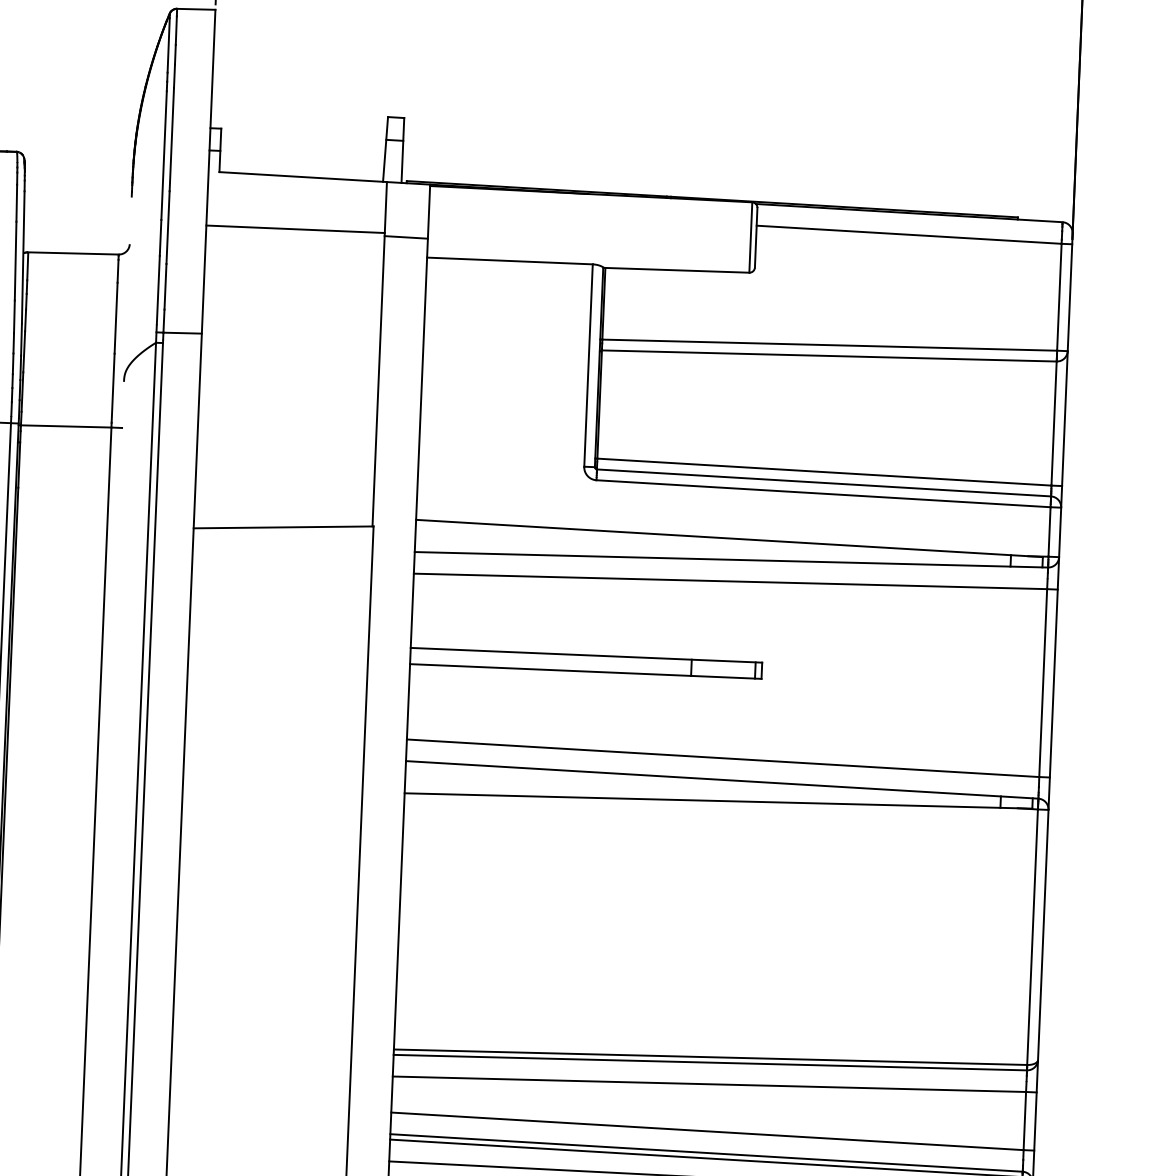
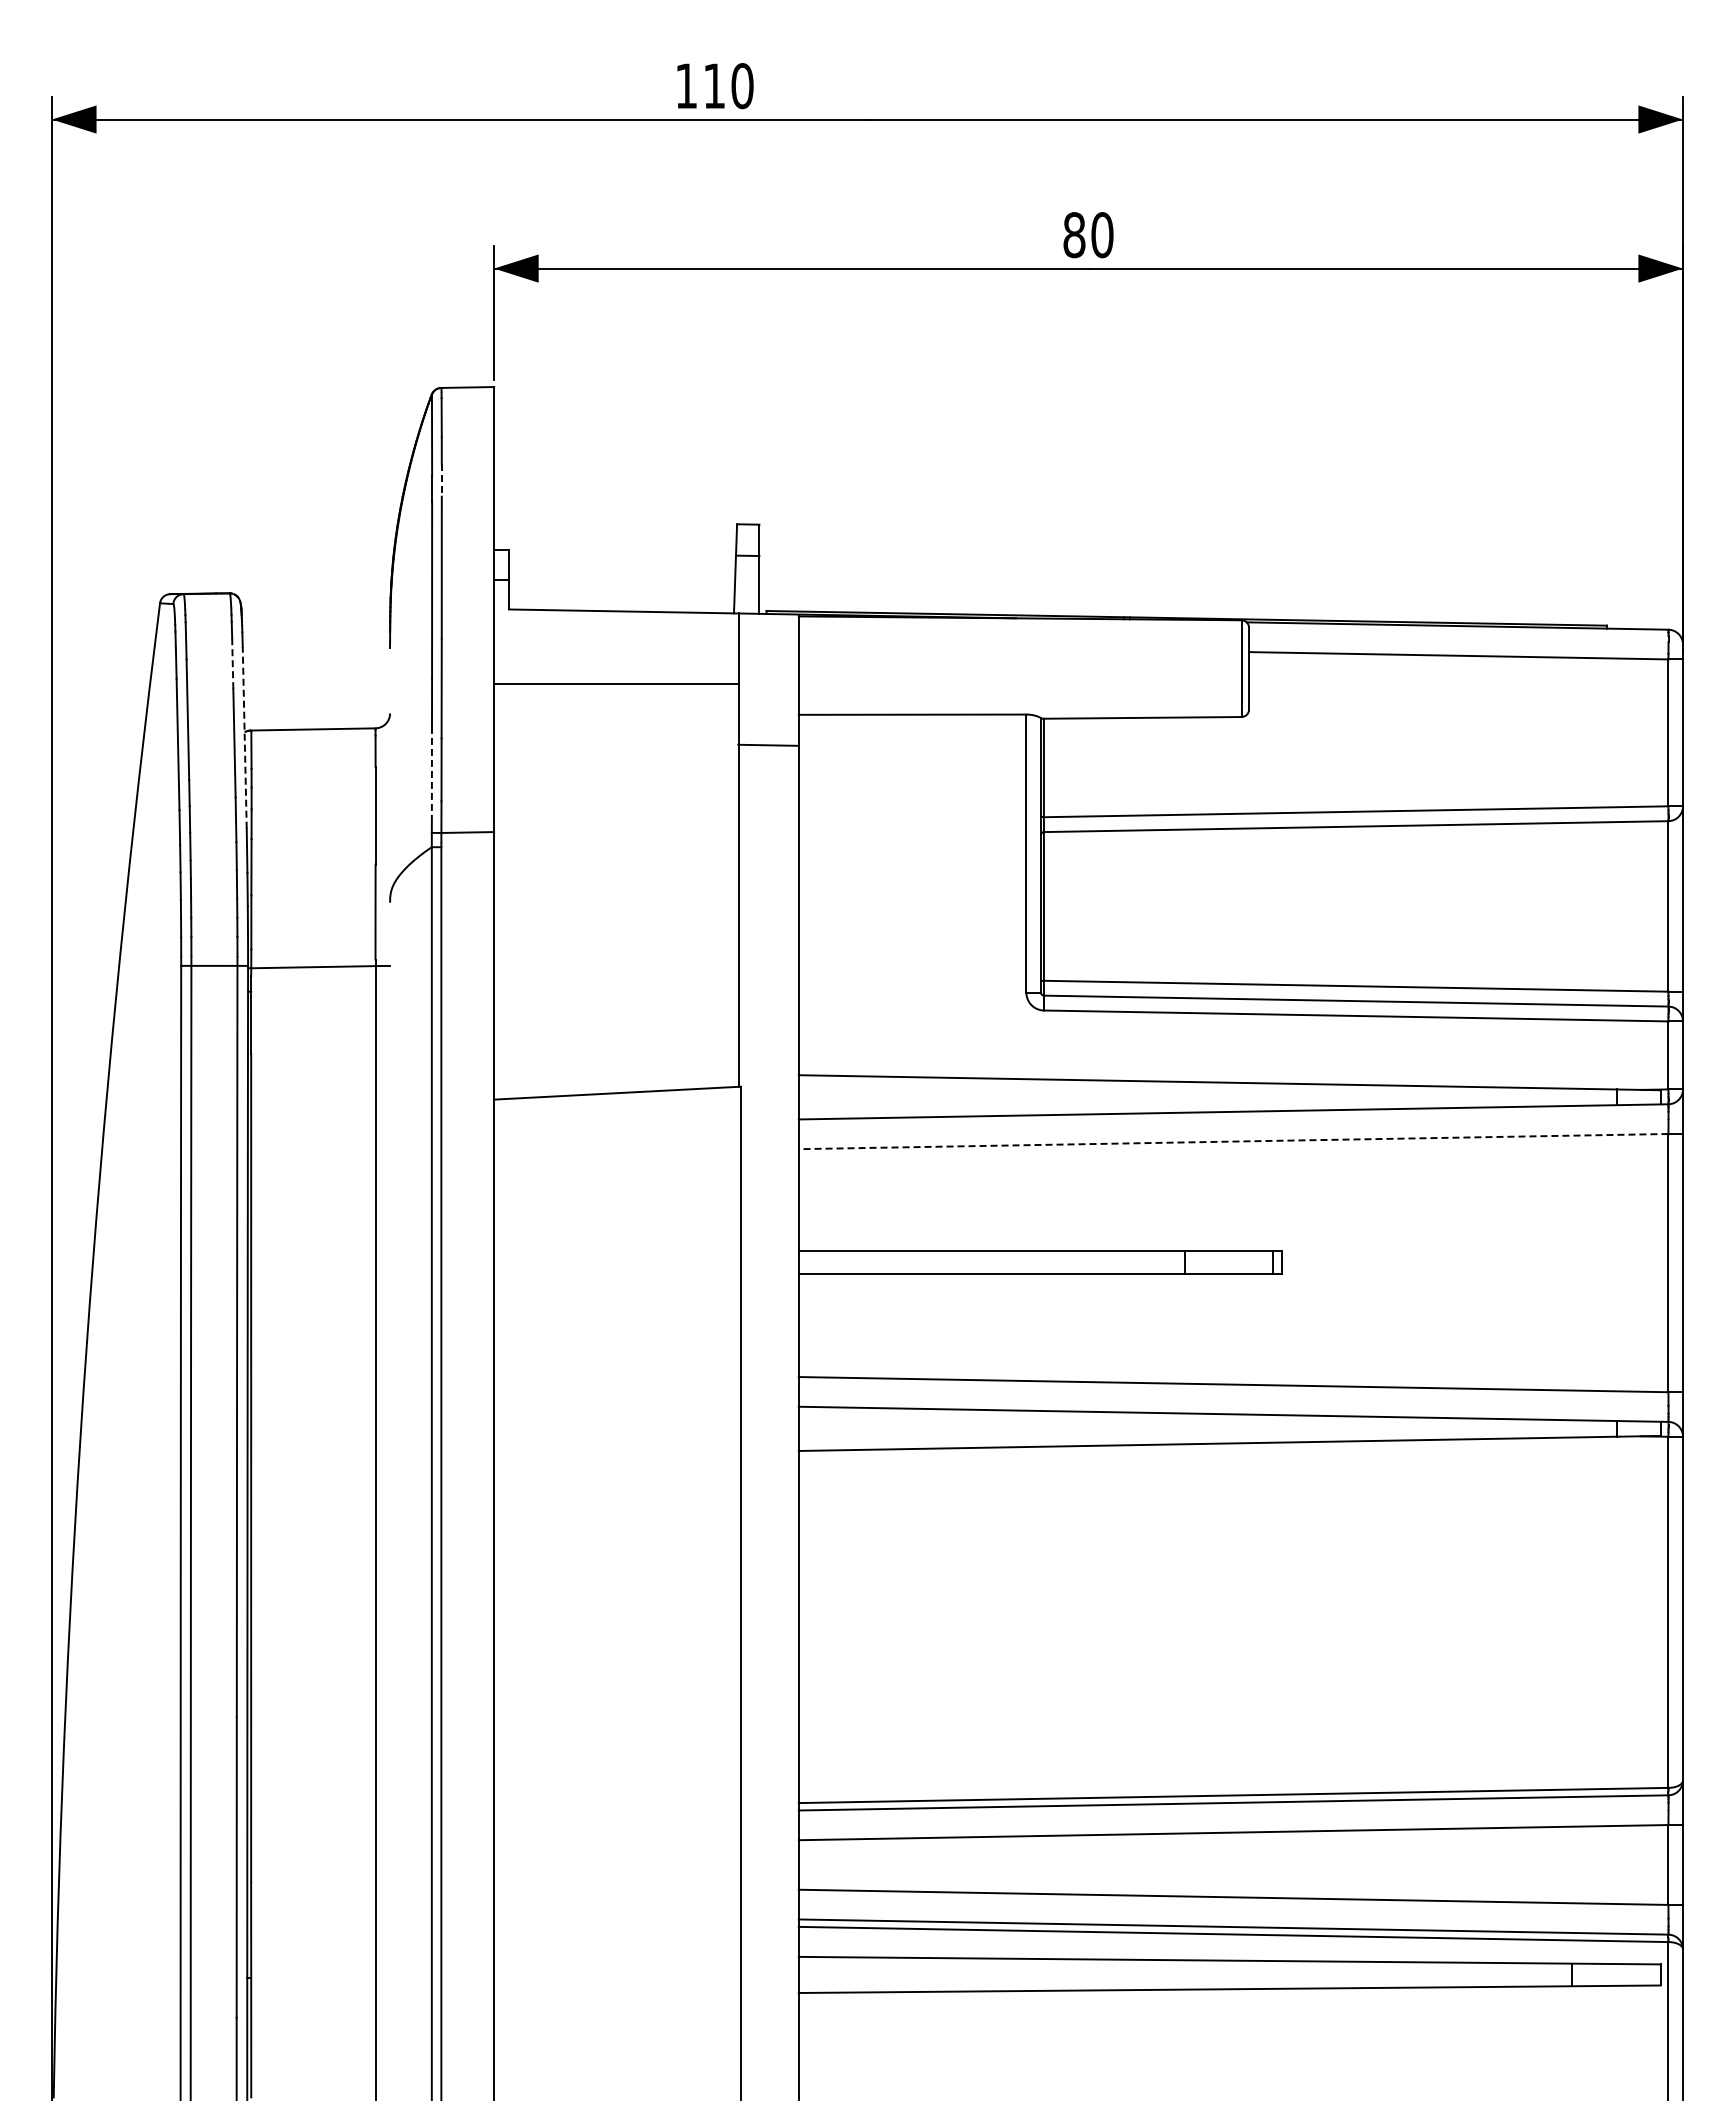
line: (174, 76) -> (441, 481), solid -> dashed
line: (16, 202) -> (232, 663), solid -> dashed
line: (405, 236) -> (767, 744), moved
line: (23, 257) -> (244, 737), solid -> dashed
line: (158, 289) -> (431, 774), solid -> dashed
line: (730, 581) -> (1233, 1141), solid -> dashed

